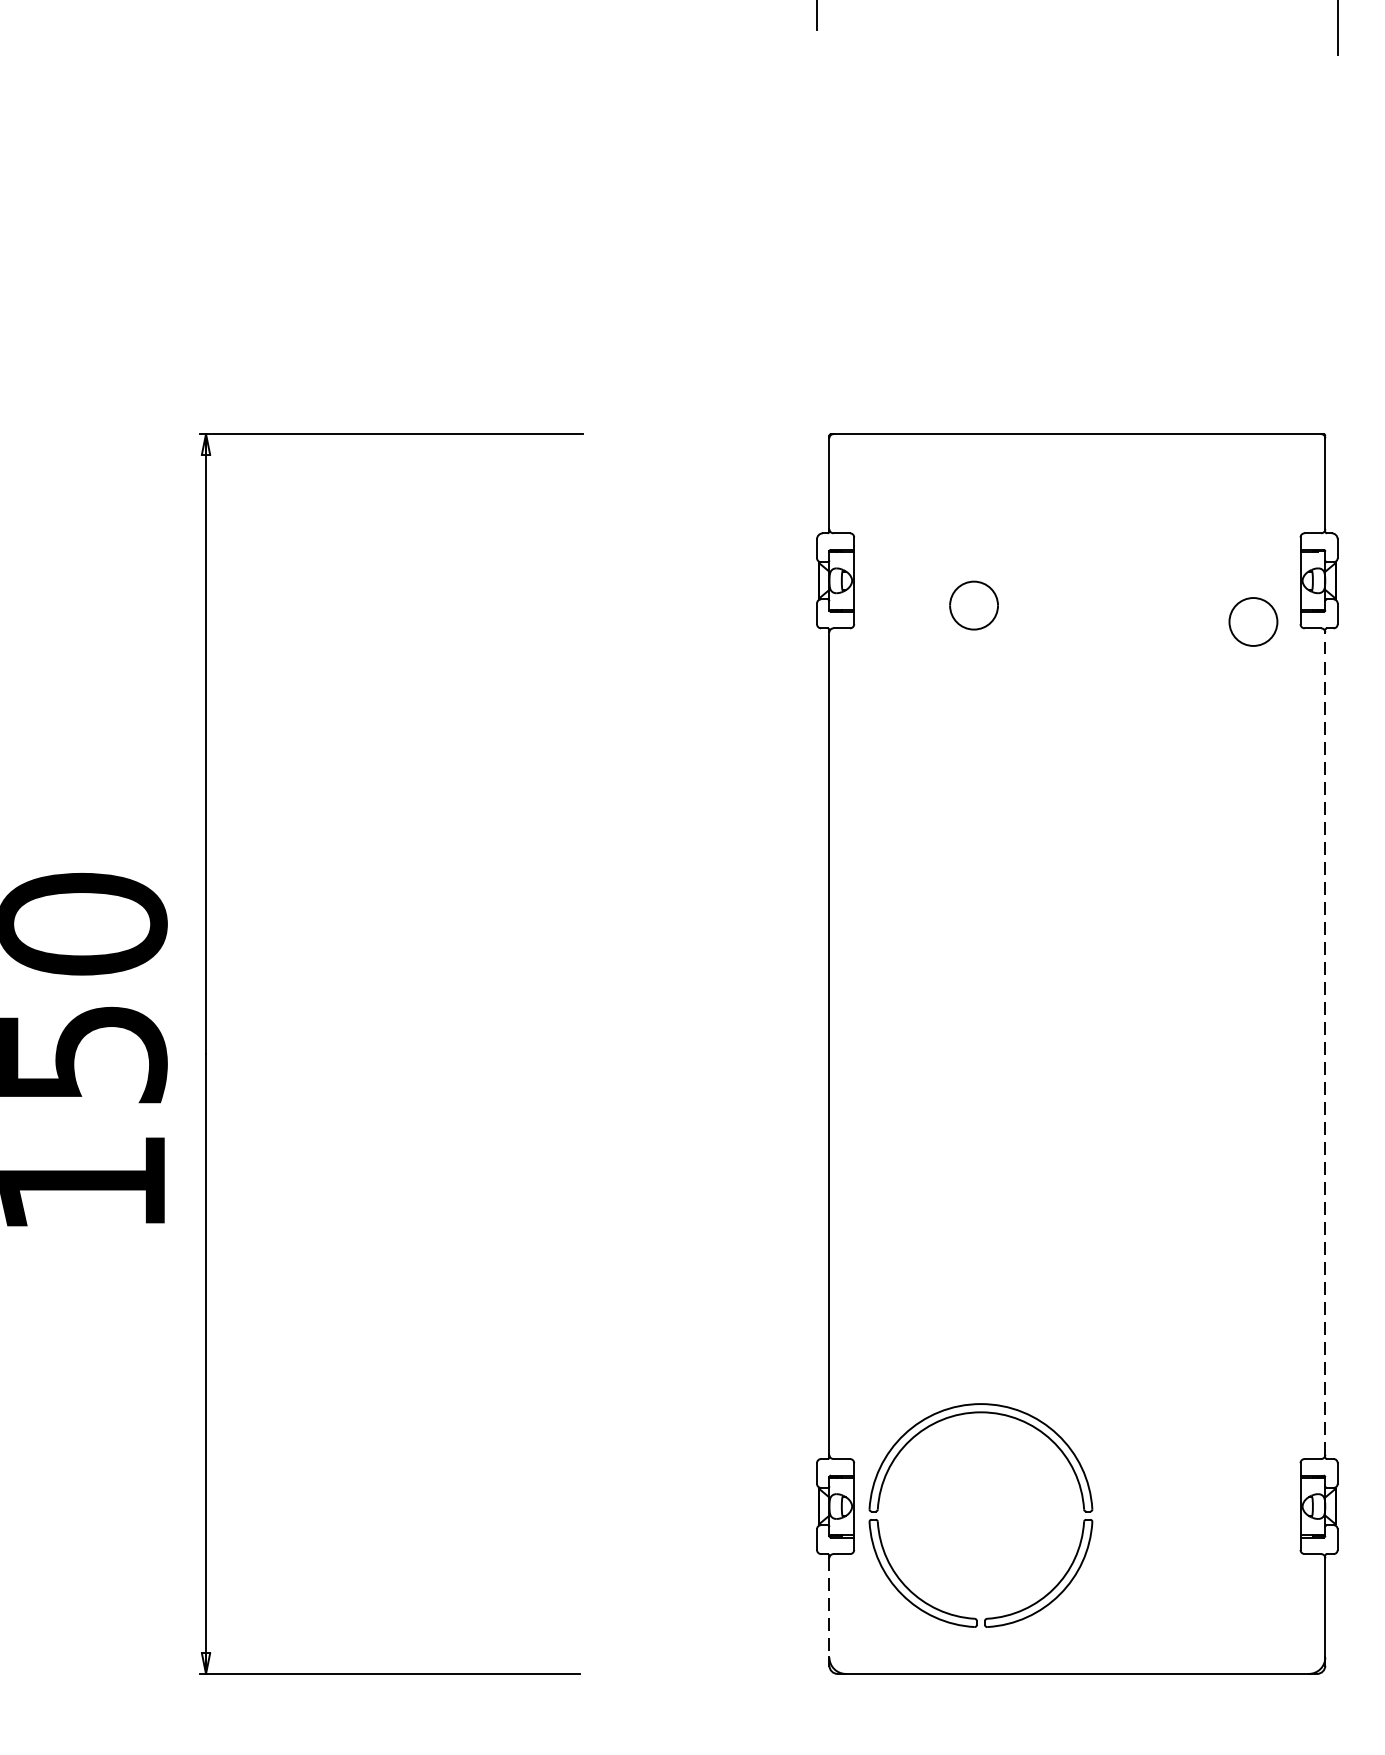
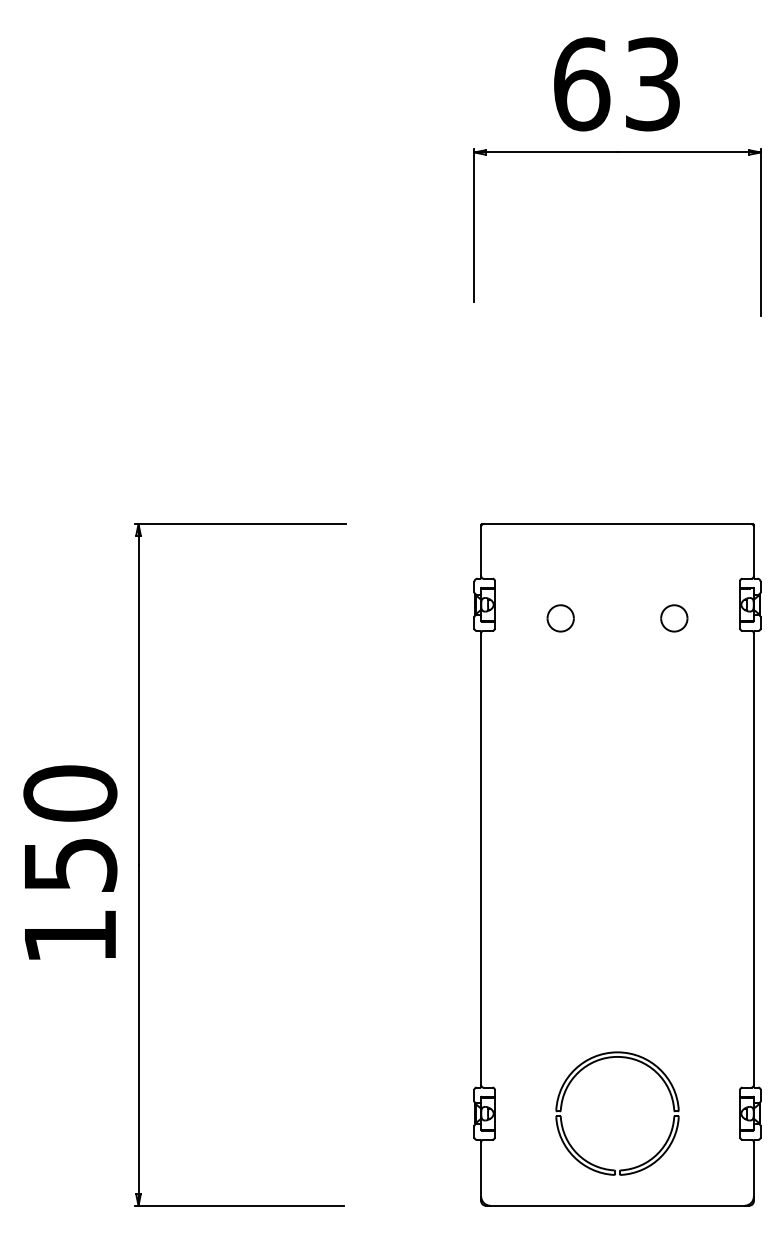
part: (1253, 622) -> (674, 618), moved
line: (1324, 1042) -> (753, 858), dashed -> solid
part: (971, 1415) -> (612, 1058), moved
line: (829, 1608) -> (481, 1169), dashed -> solid

